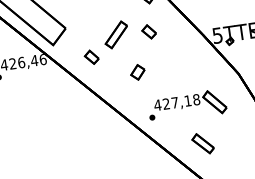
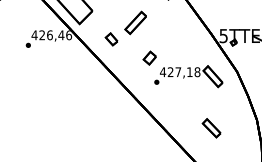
part: (149, 32) -> (164, 24), removed
part: (187, 106) -> (188, 76), moved
part: (202, 144) -> (211, 128), moved

